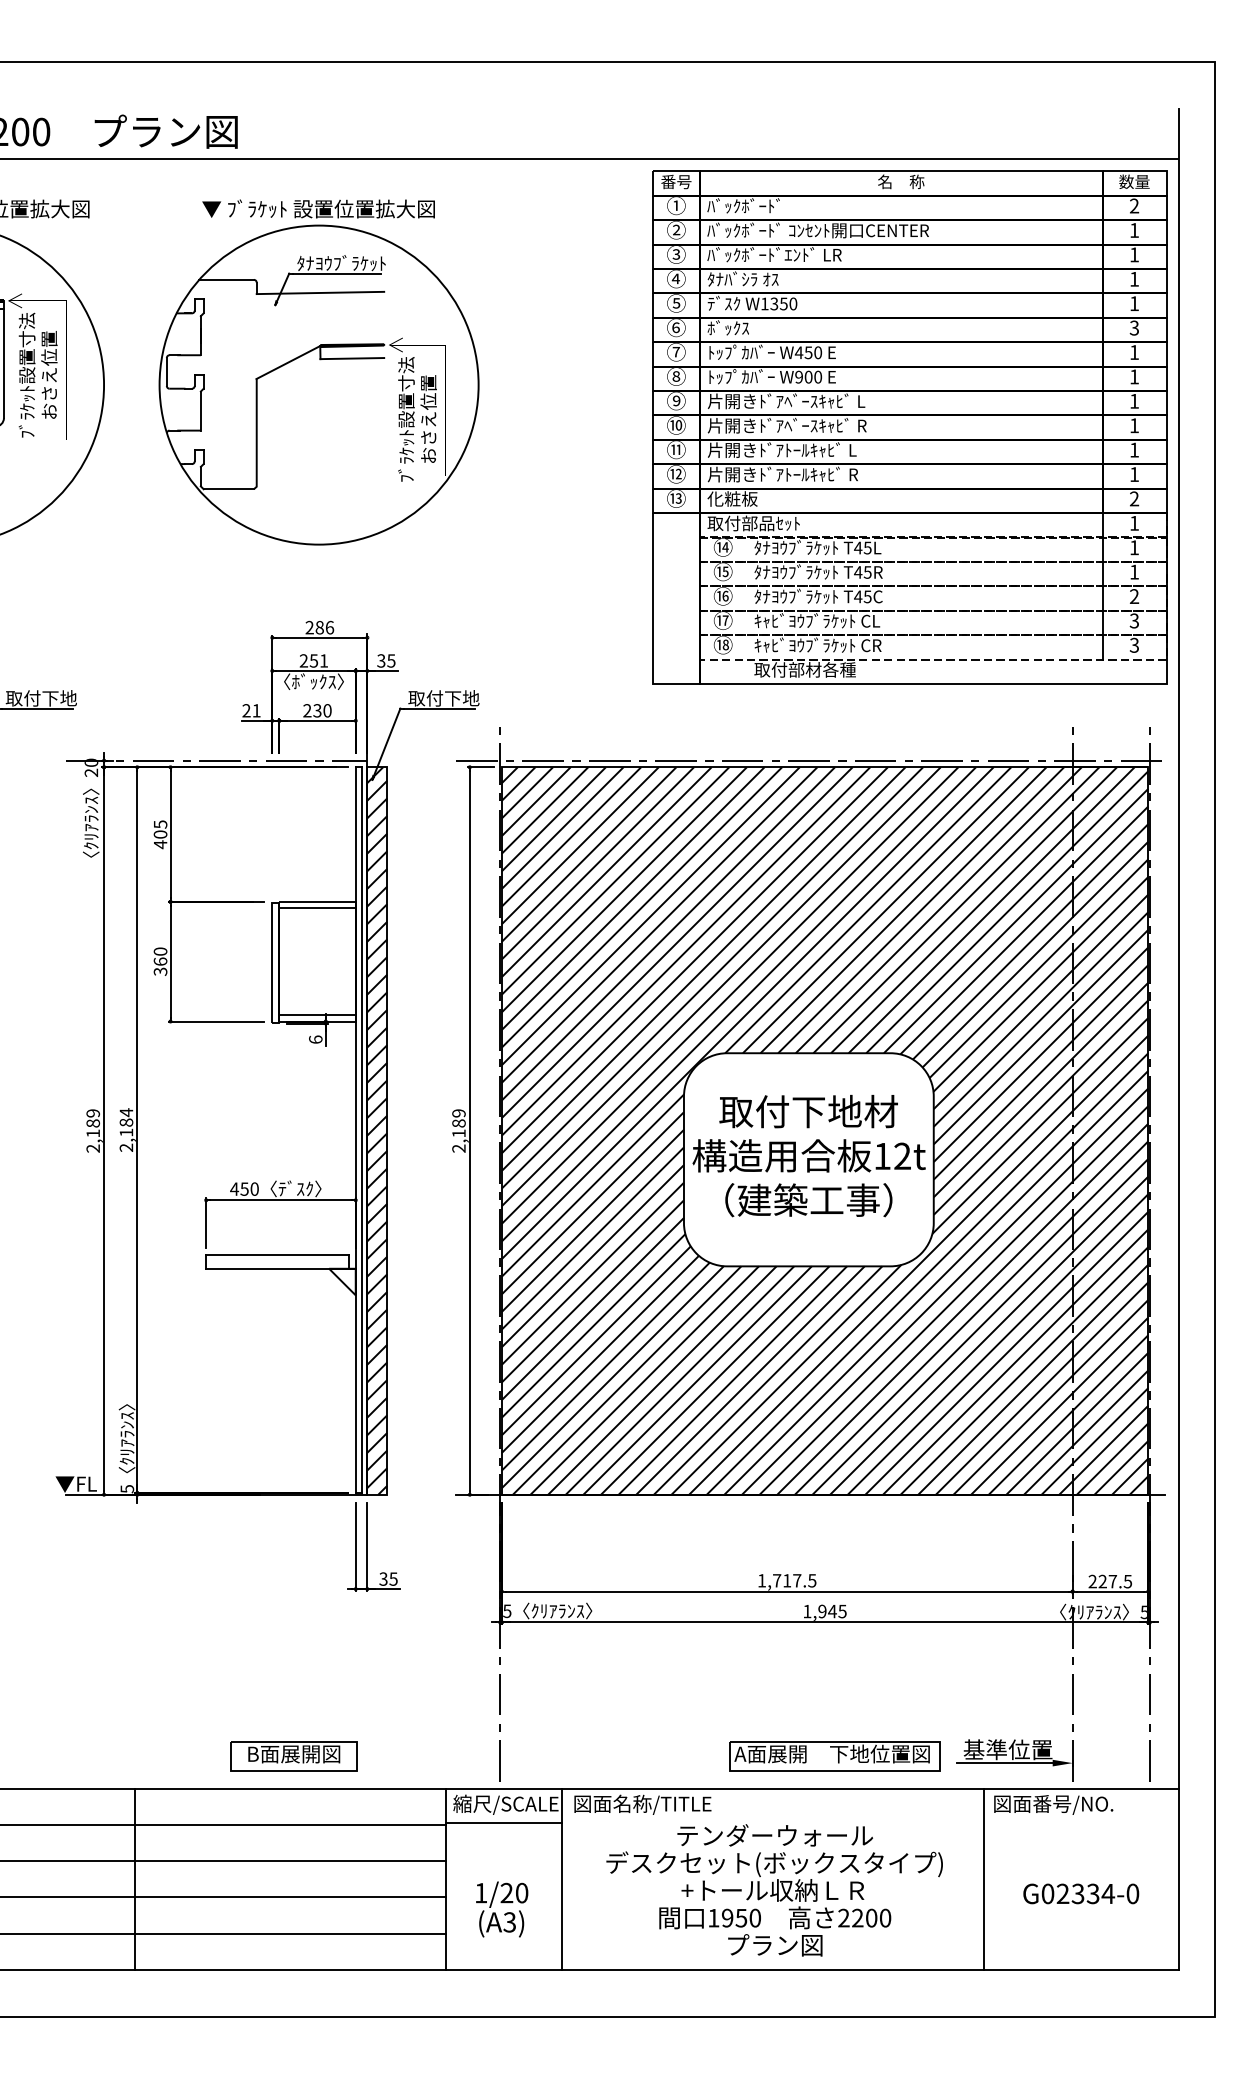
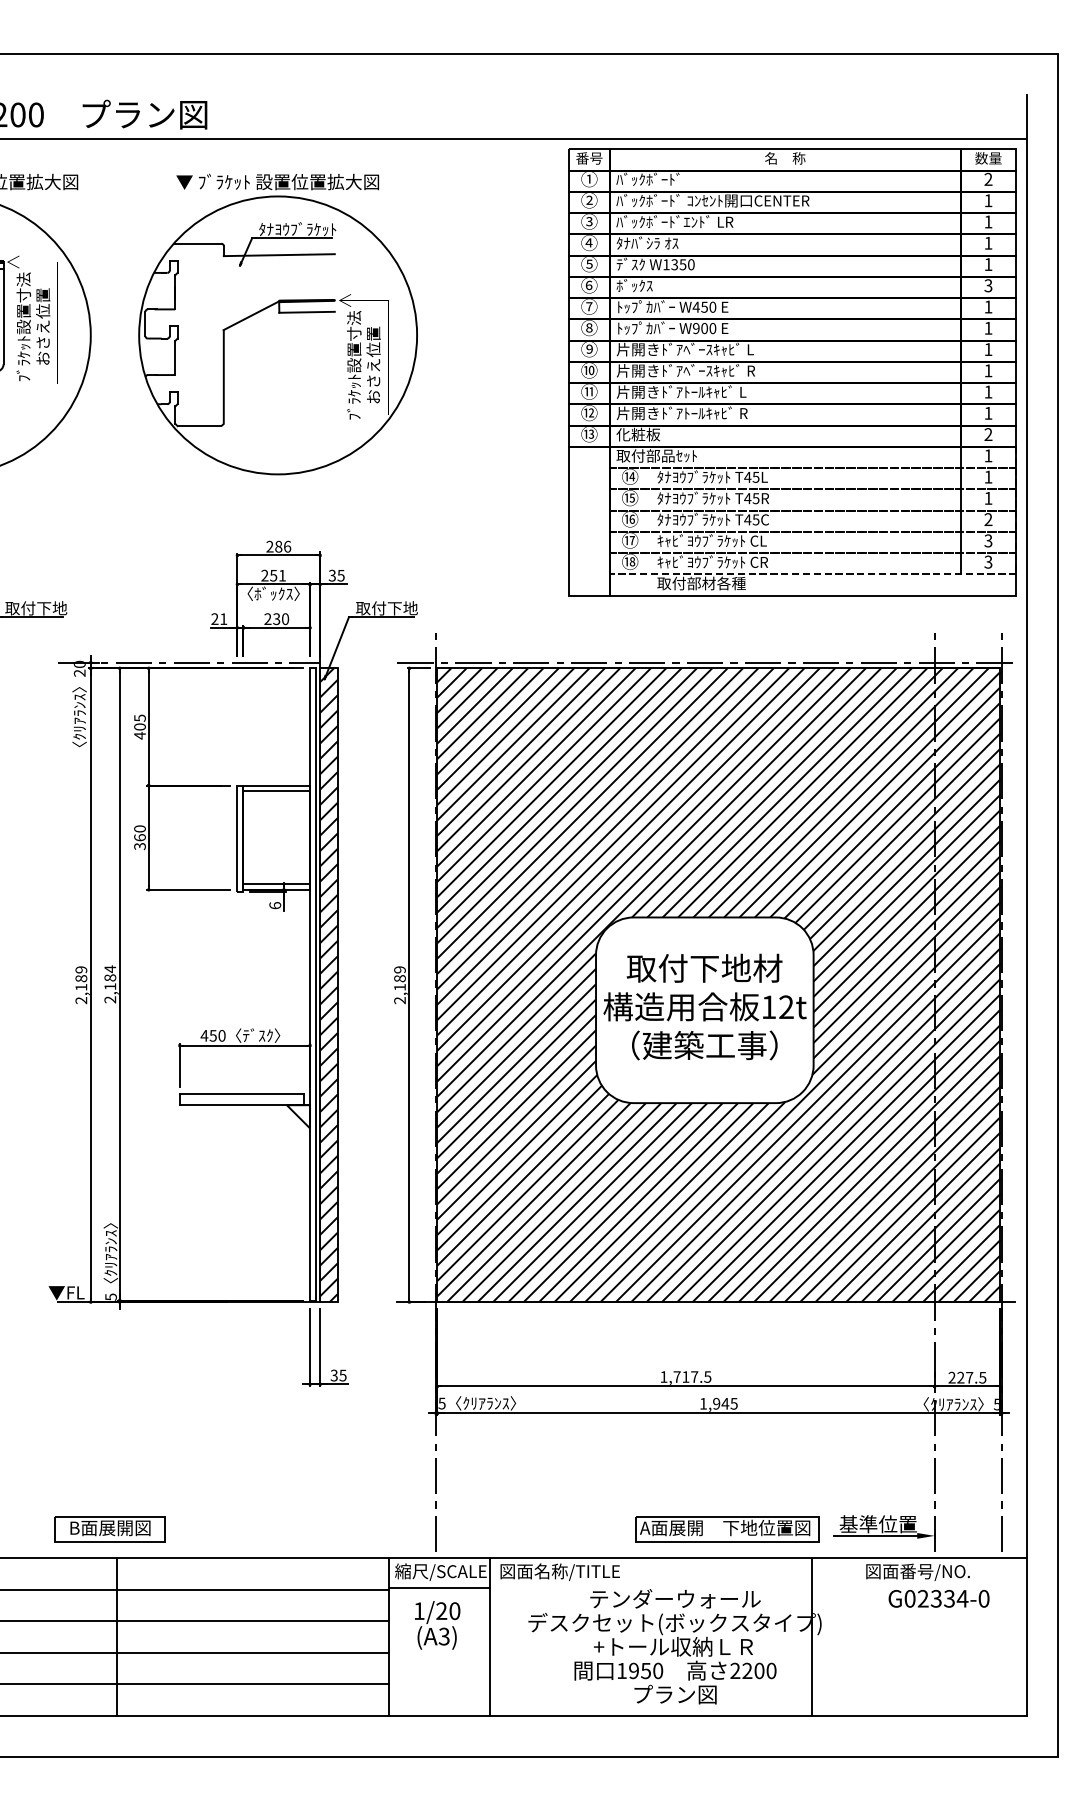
part: (293, 1755) -> (109, 1529), moved
line: (984, 1879) -> (812, 1637), moved
text: (1080, 1893) -> (938, 1598), moved
text: (502, 1909) -> (437, 1625), moved

